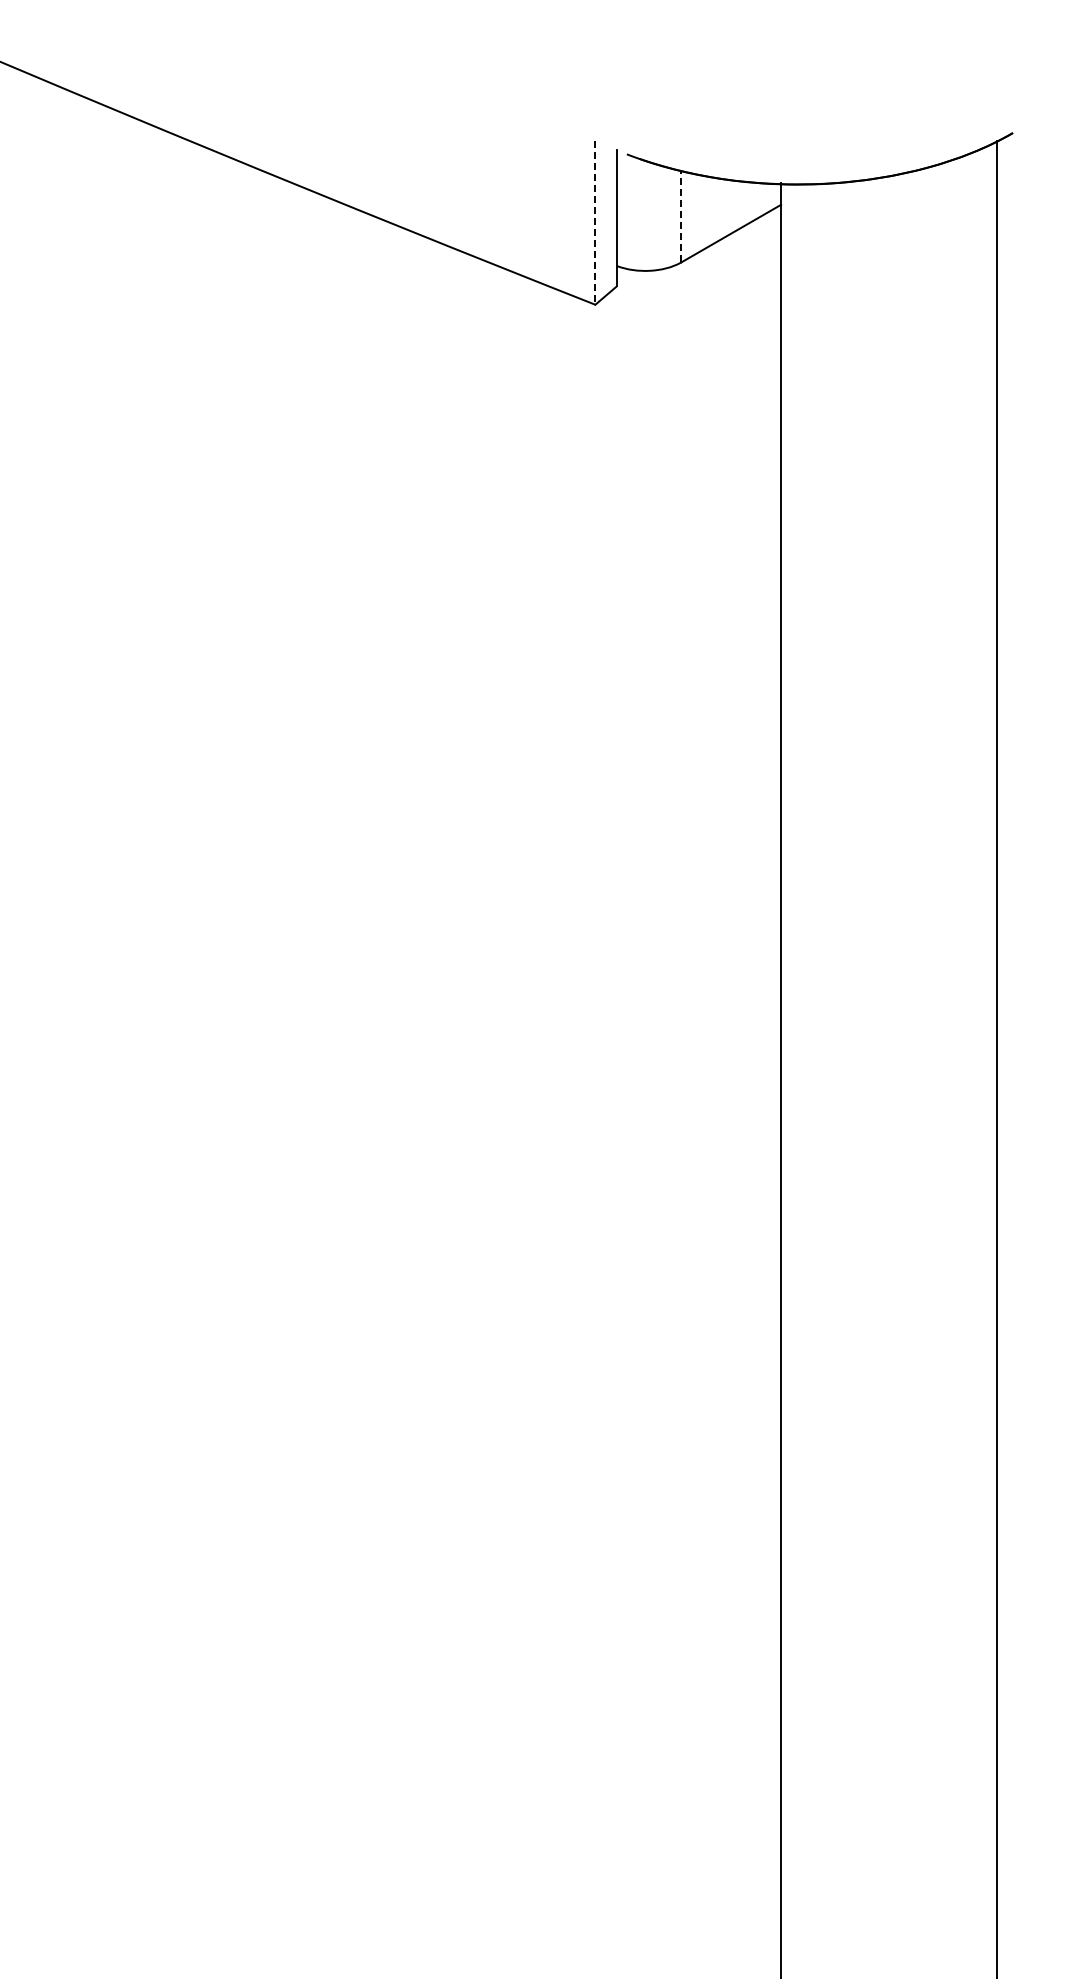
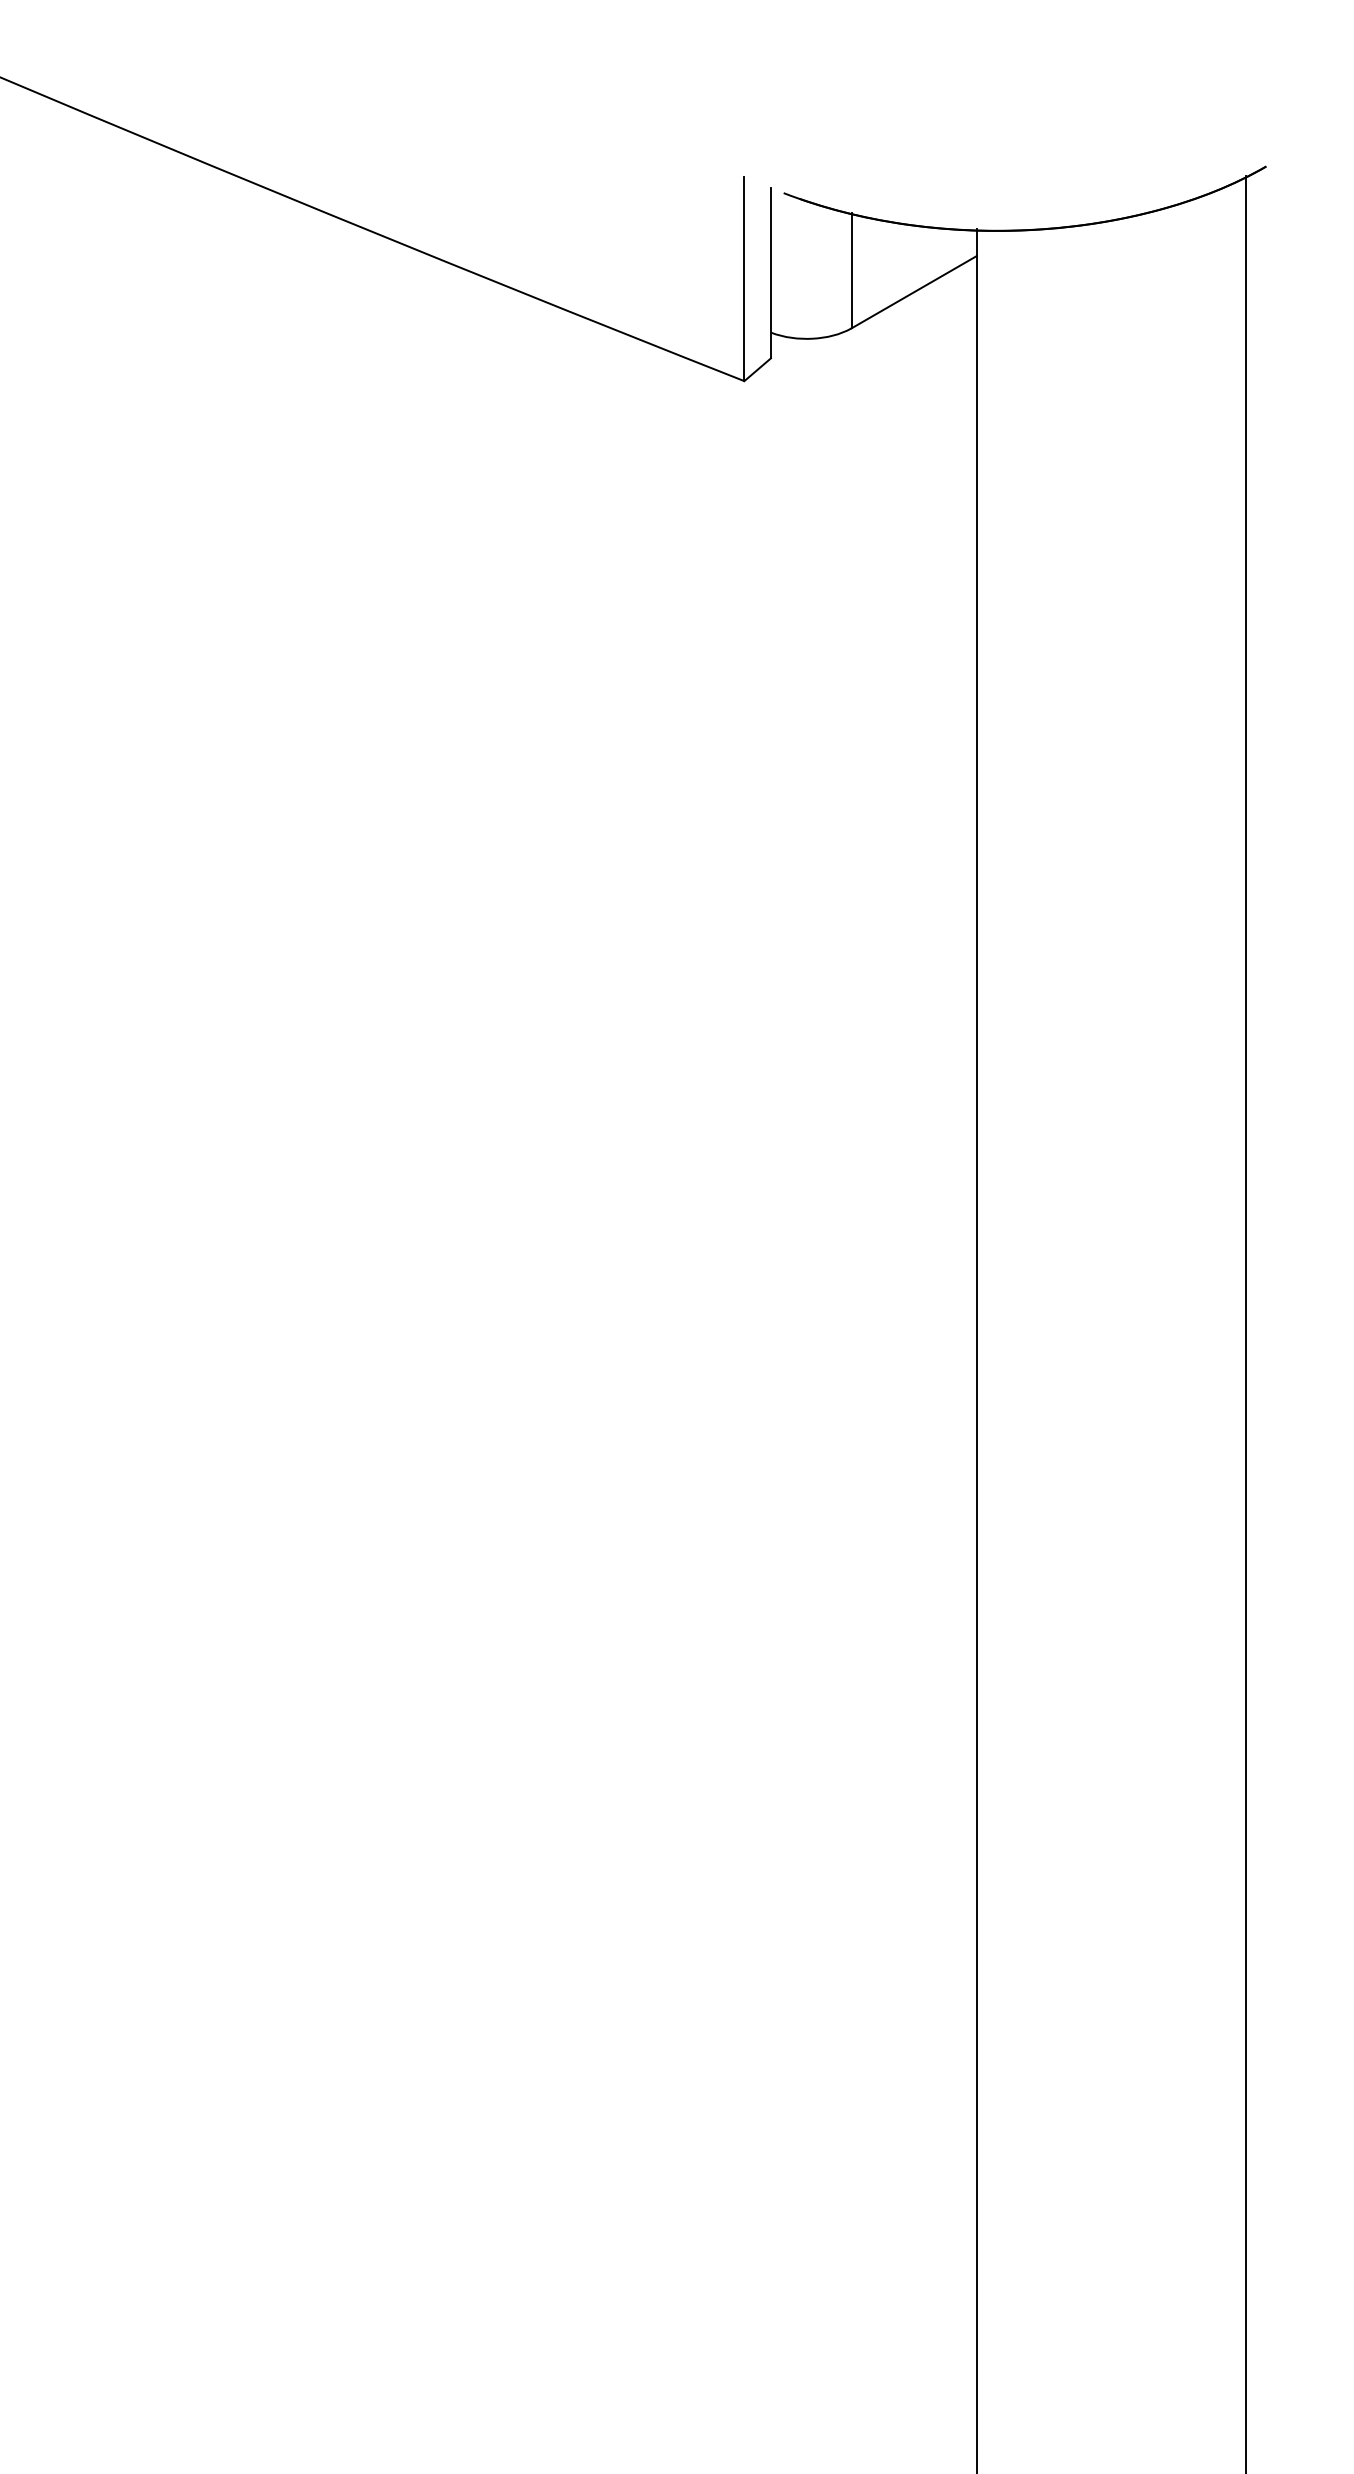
line: (681, 216) -> (851, 270), dashed -> solid
line: (595, 222) -> (744, 278), dashed -> solid

